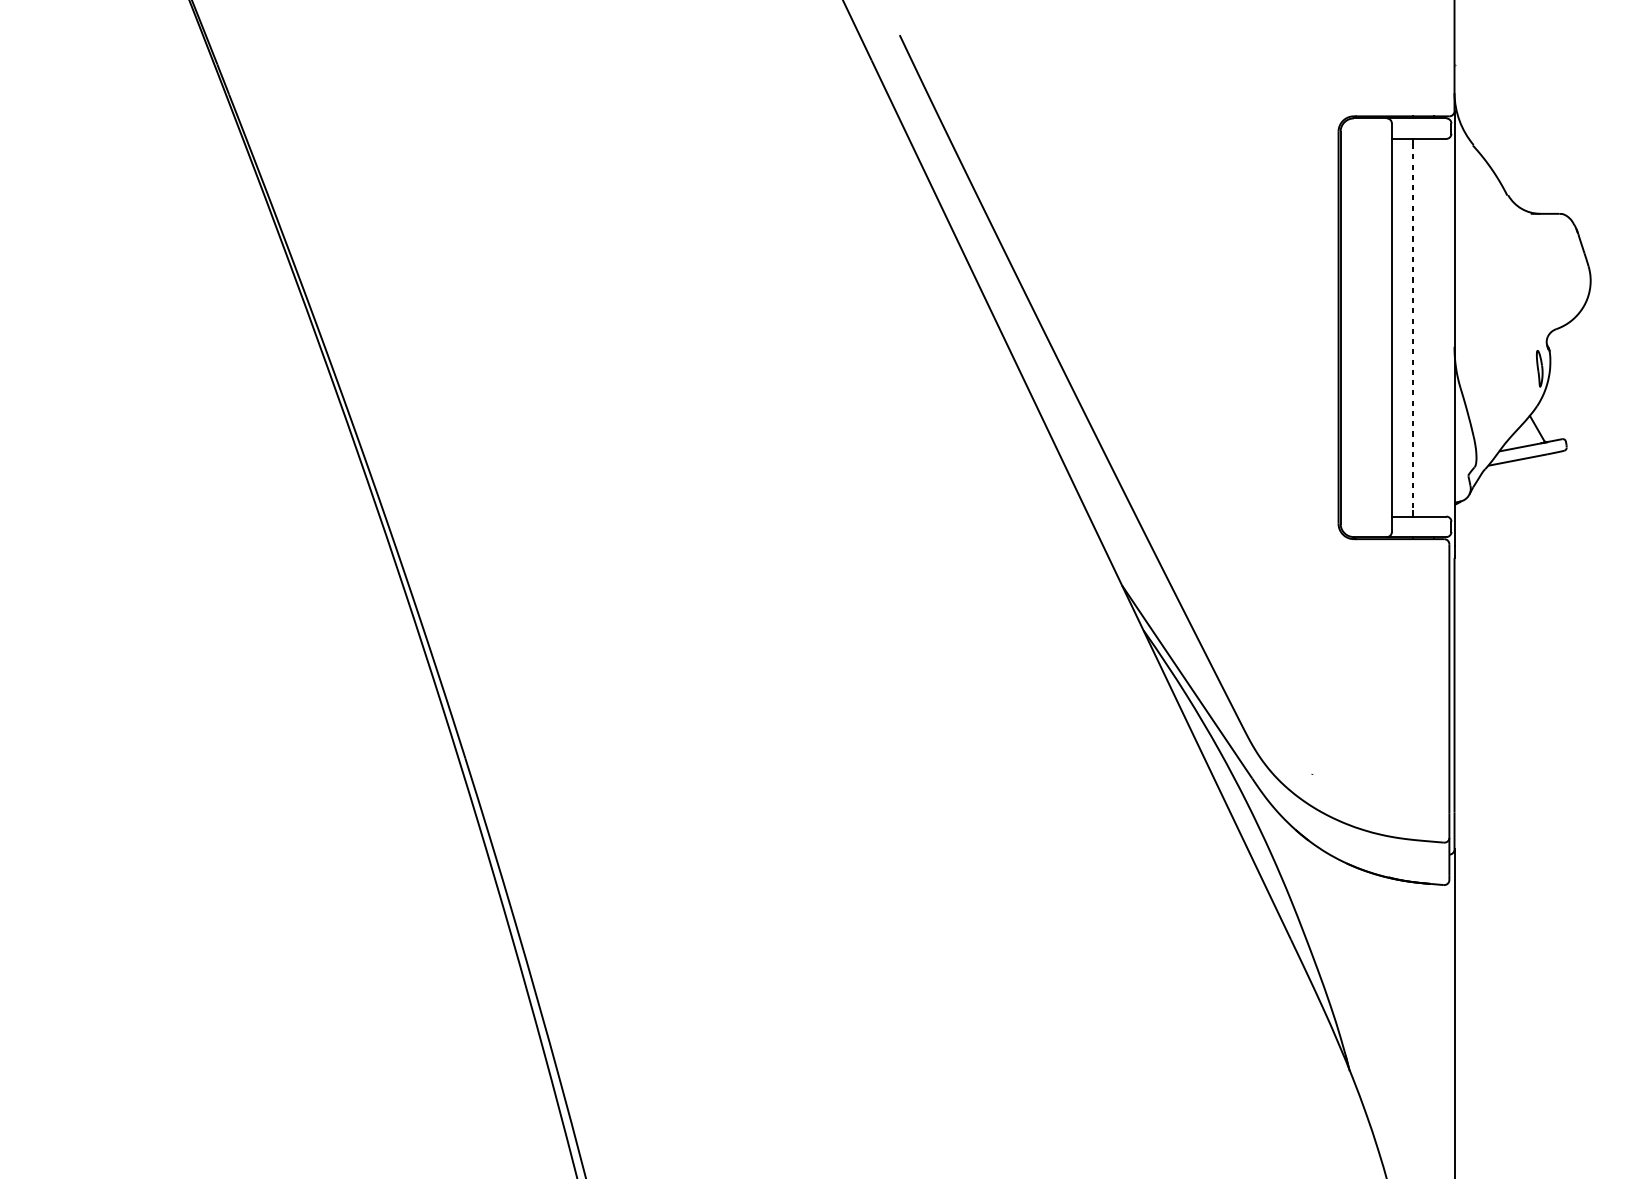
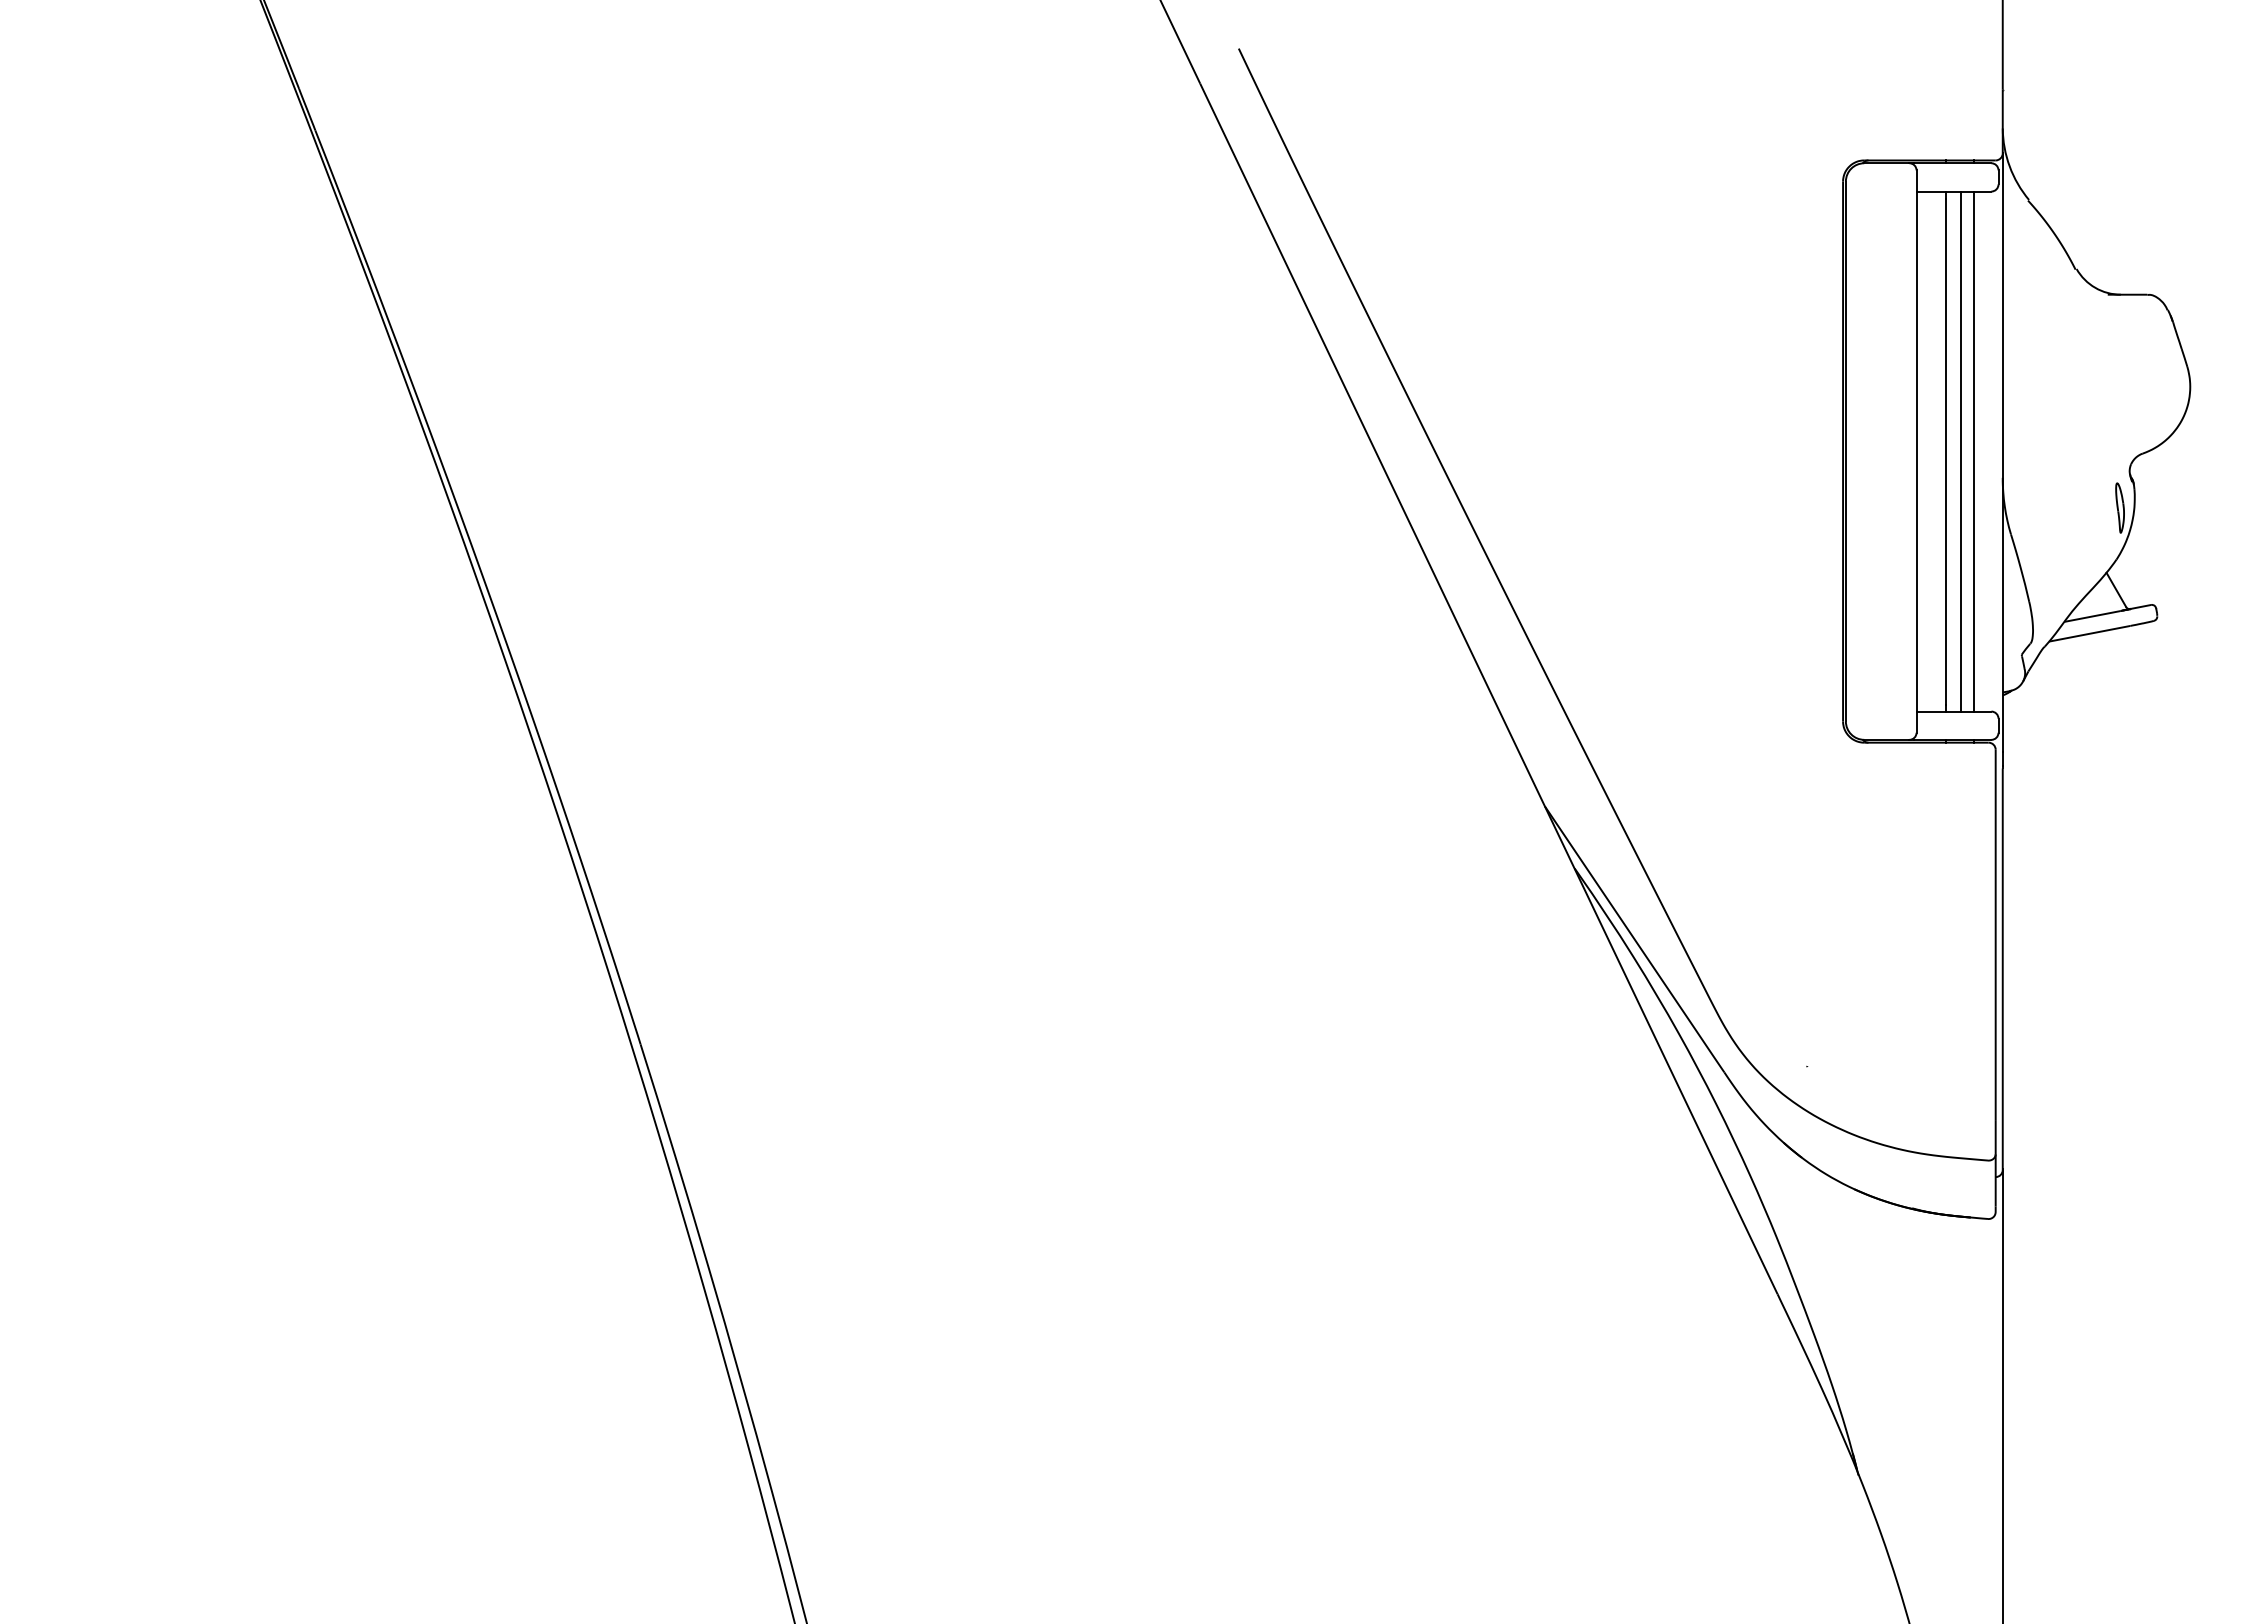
line: (1413, 327) -> (1946, 451), dashed -> solid
line: (1423, 327) -> (1960, 451), added
line: (1434, 327) -> (1974, 451), added

